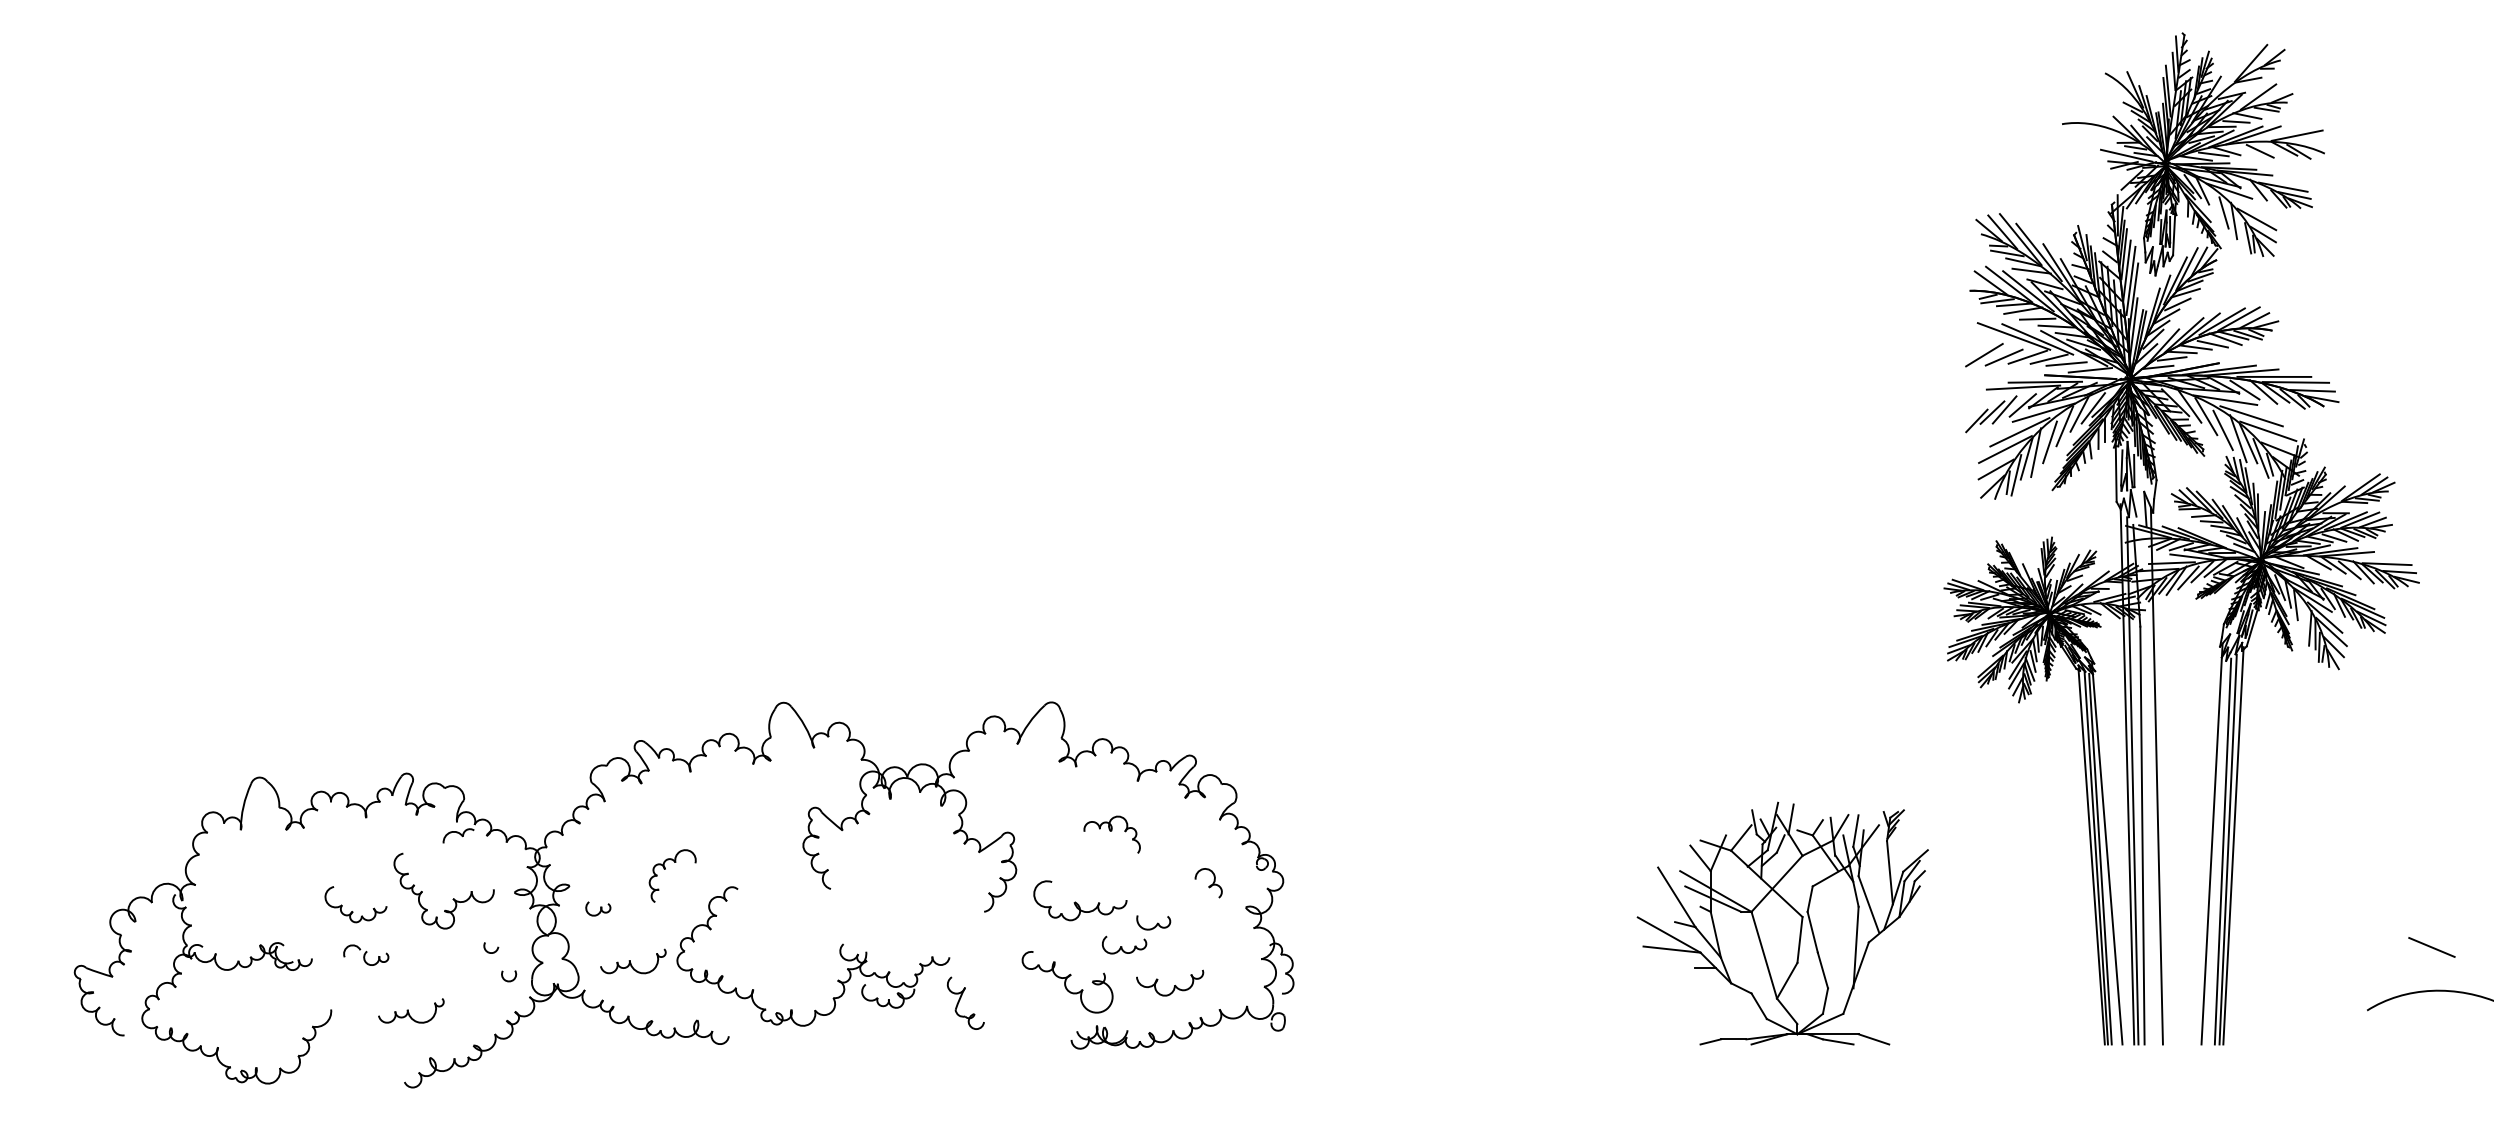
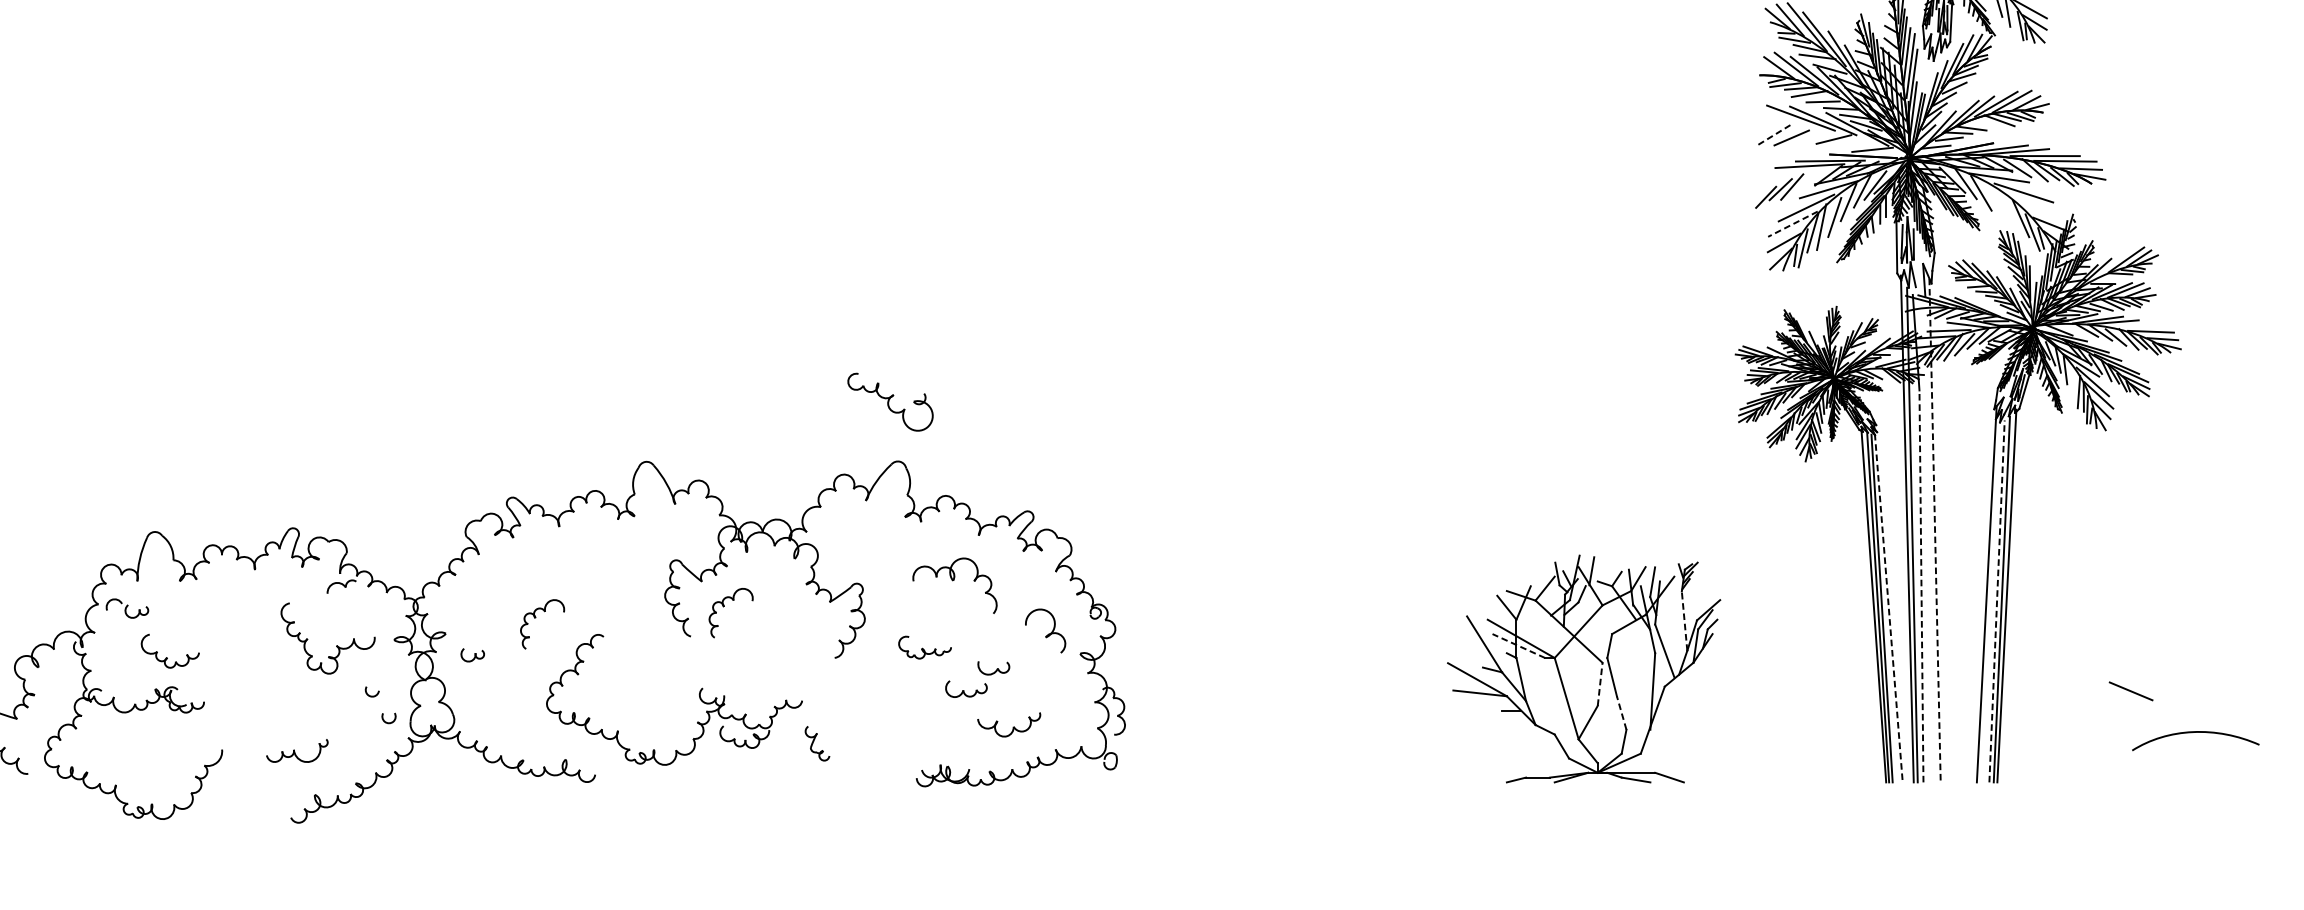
line: (2212, 343) -> (1987, 124), removed
line: (1984, 355) -> (1773, 136), solid -> dashed
line: (2027, 356) -> (1813, 136), removed
line: (2066, 363) -> (1850, 143), removed
line: (2022, 405) -> (1808, 182), removed
line: (2222, 430) -> (1996, 206), removed
line: (2268, 431) -> (2039, 207), removed
line: (2238, 438) -> (2011, 213), removed
line: (2005, 449) -> (1792, 224), solid -> dashed
line: (2156, 776) -> (1934, 530), solid -> dashed
part: (1111, 834) -> (954, 585), size x1.6
line: (2142, 835) -> (1921, 586), solid -> dashed
line: (2223, 851) -> (1997, 601), solid -> dashed
line: (2107, 853) -> (1888, 603), solid -> dashed
part: (866, 857) -> (724, 606), added
line: (1889, 872) -> (1684, 621), solid -> dashed
part: (1208, 883) -> (1045, 631), size x1.6
line: (1713, 899) -> (1519, 646), solid -> dashed
part: (1080, 900) -> (925, 647), size x0.6
part: (353, 911) -> (168, 657), moved
line: (1800, 939) -> (1600, 683), solid -> dashed
line: (2431, 947) -> (2130, 691), moved
part: (366, 954) -> (127, 607), moved
part: (633, 961) -> (505, 704), removed
line: (1822, 970) -> (1621, 712), solid -> dashed
part: (1067, 982) -> (890, 402), moved
part: (965, 1002) -> (817, 743), size x0.7

